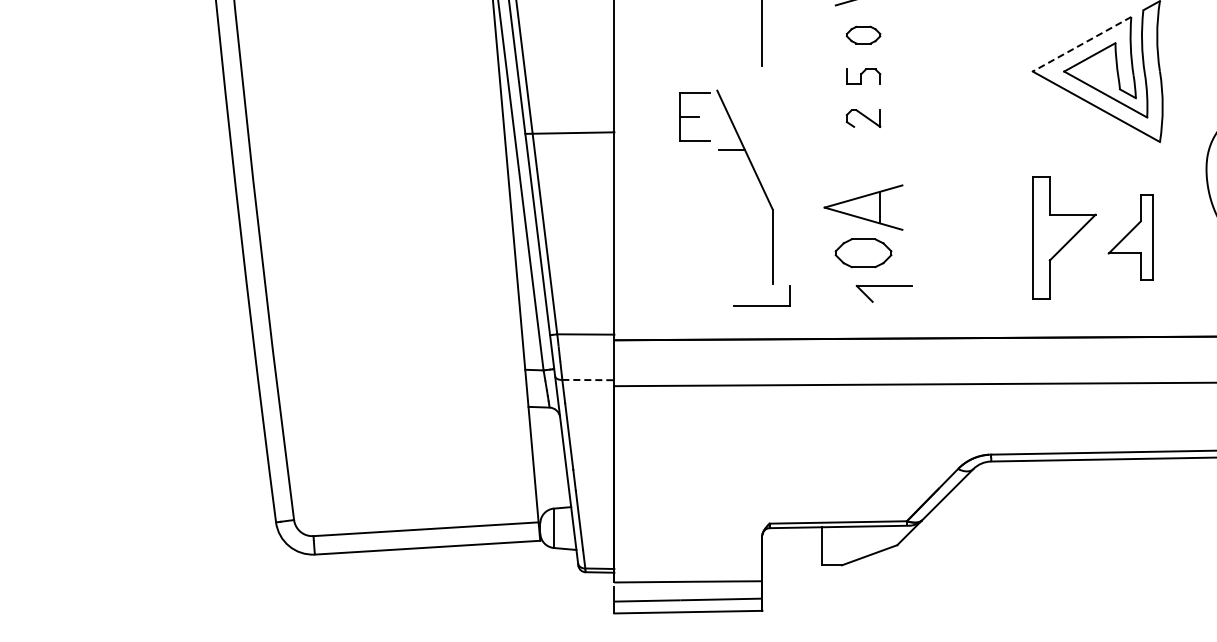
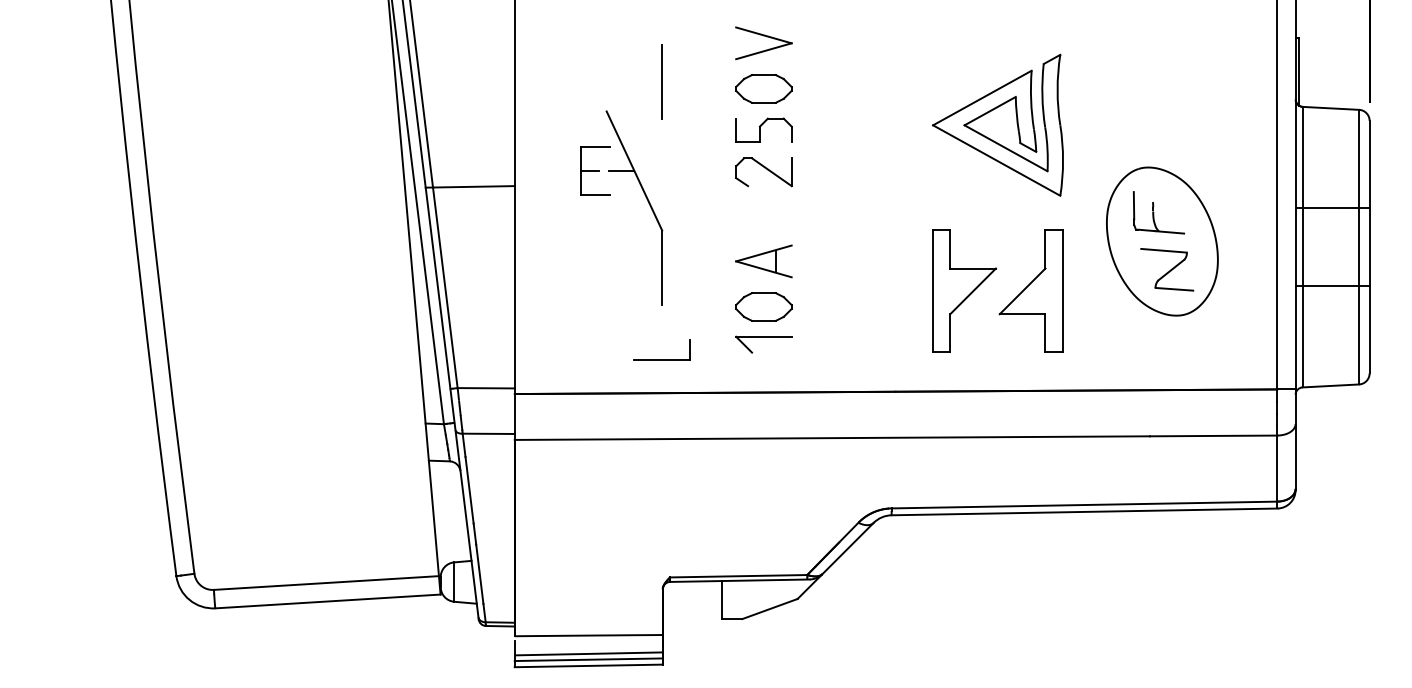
part: (863, 34) -> (763, 88), size x1.67
line: (1081, 44) -> (981, 98), dashed -> solid
part: (863, 75) -> (763, 129), size x1.67
part: (863, 118) -> (763, 172), size x1.67
part: (758, 180) -> (647, 201), moved
part: (863, 207) -> (763, 261), size x0.71
part: (1130, 236) -> (1030, 290), size x1.43
part: (884, 286) -> (763, 337), moved
line: (589, 379) -> (489, 433), dashed -> solid
line: (688, 605) -> (588, 659), added

